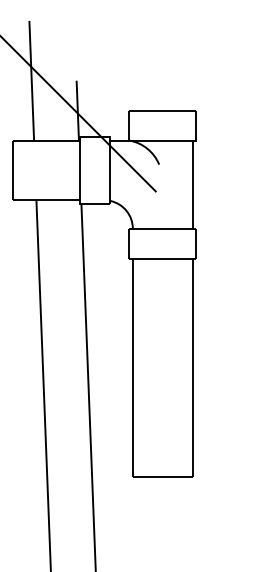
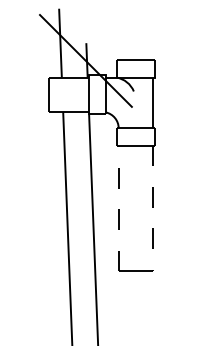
line: (132, 367) -> (118, 208), solid -> dashed
line: (193, 367) -> (153, 208), solid -> dashed

